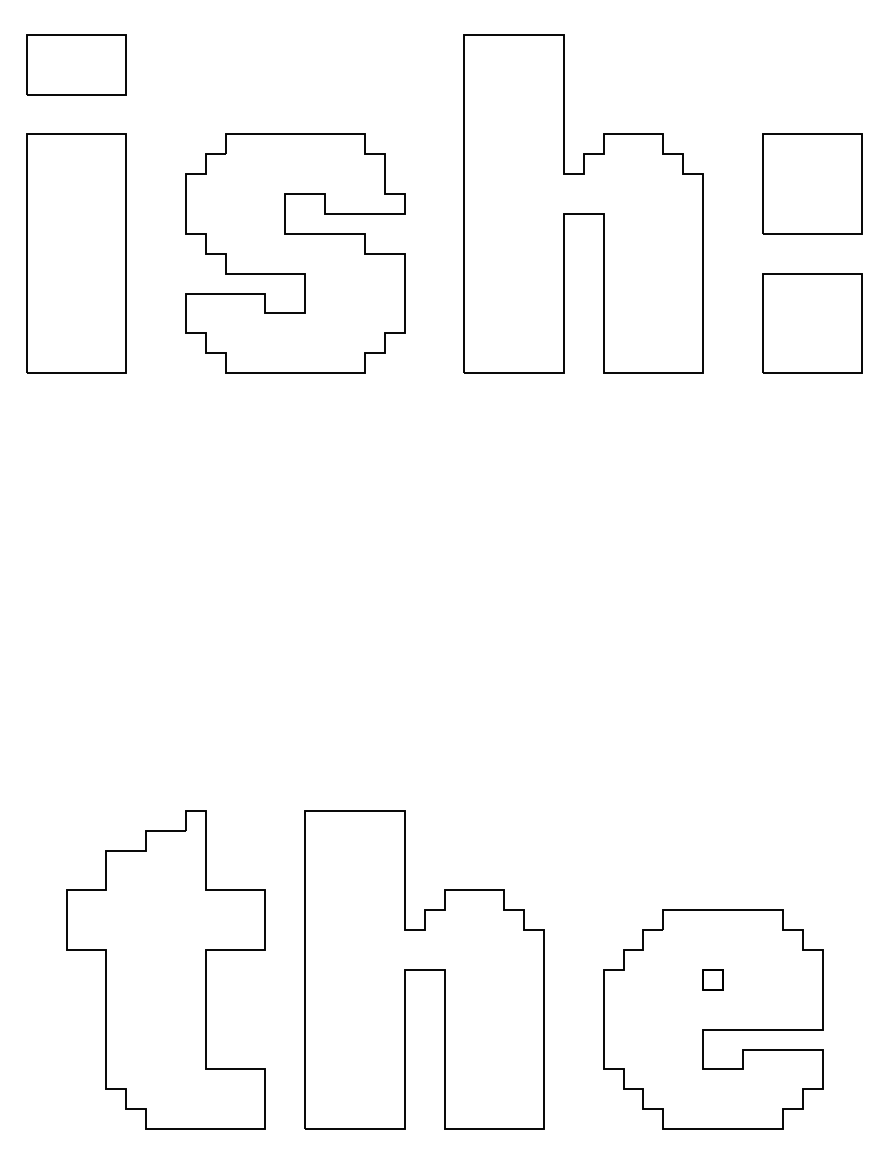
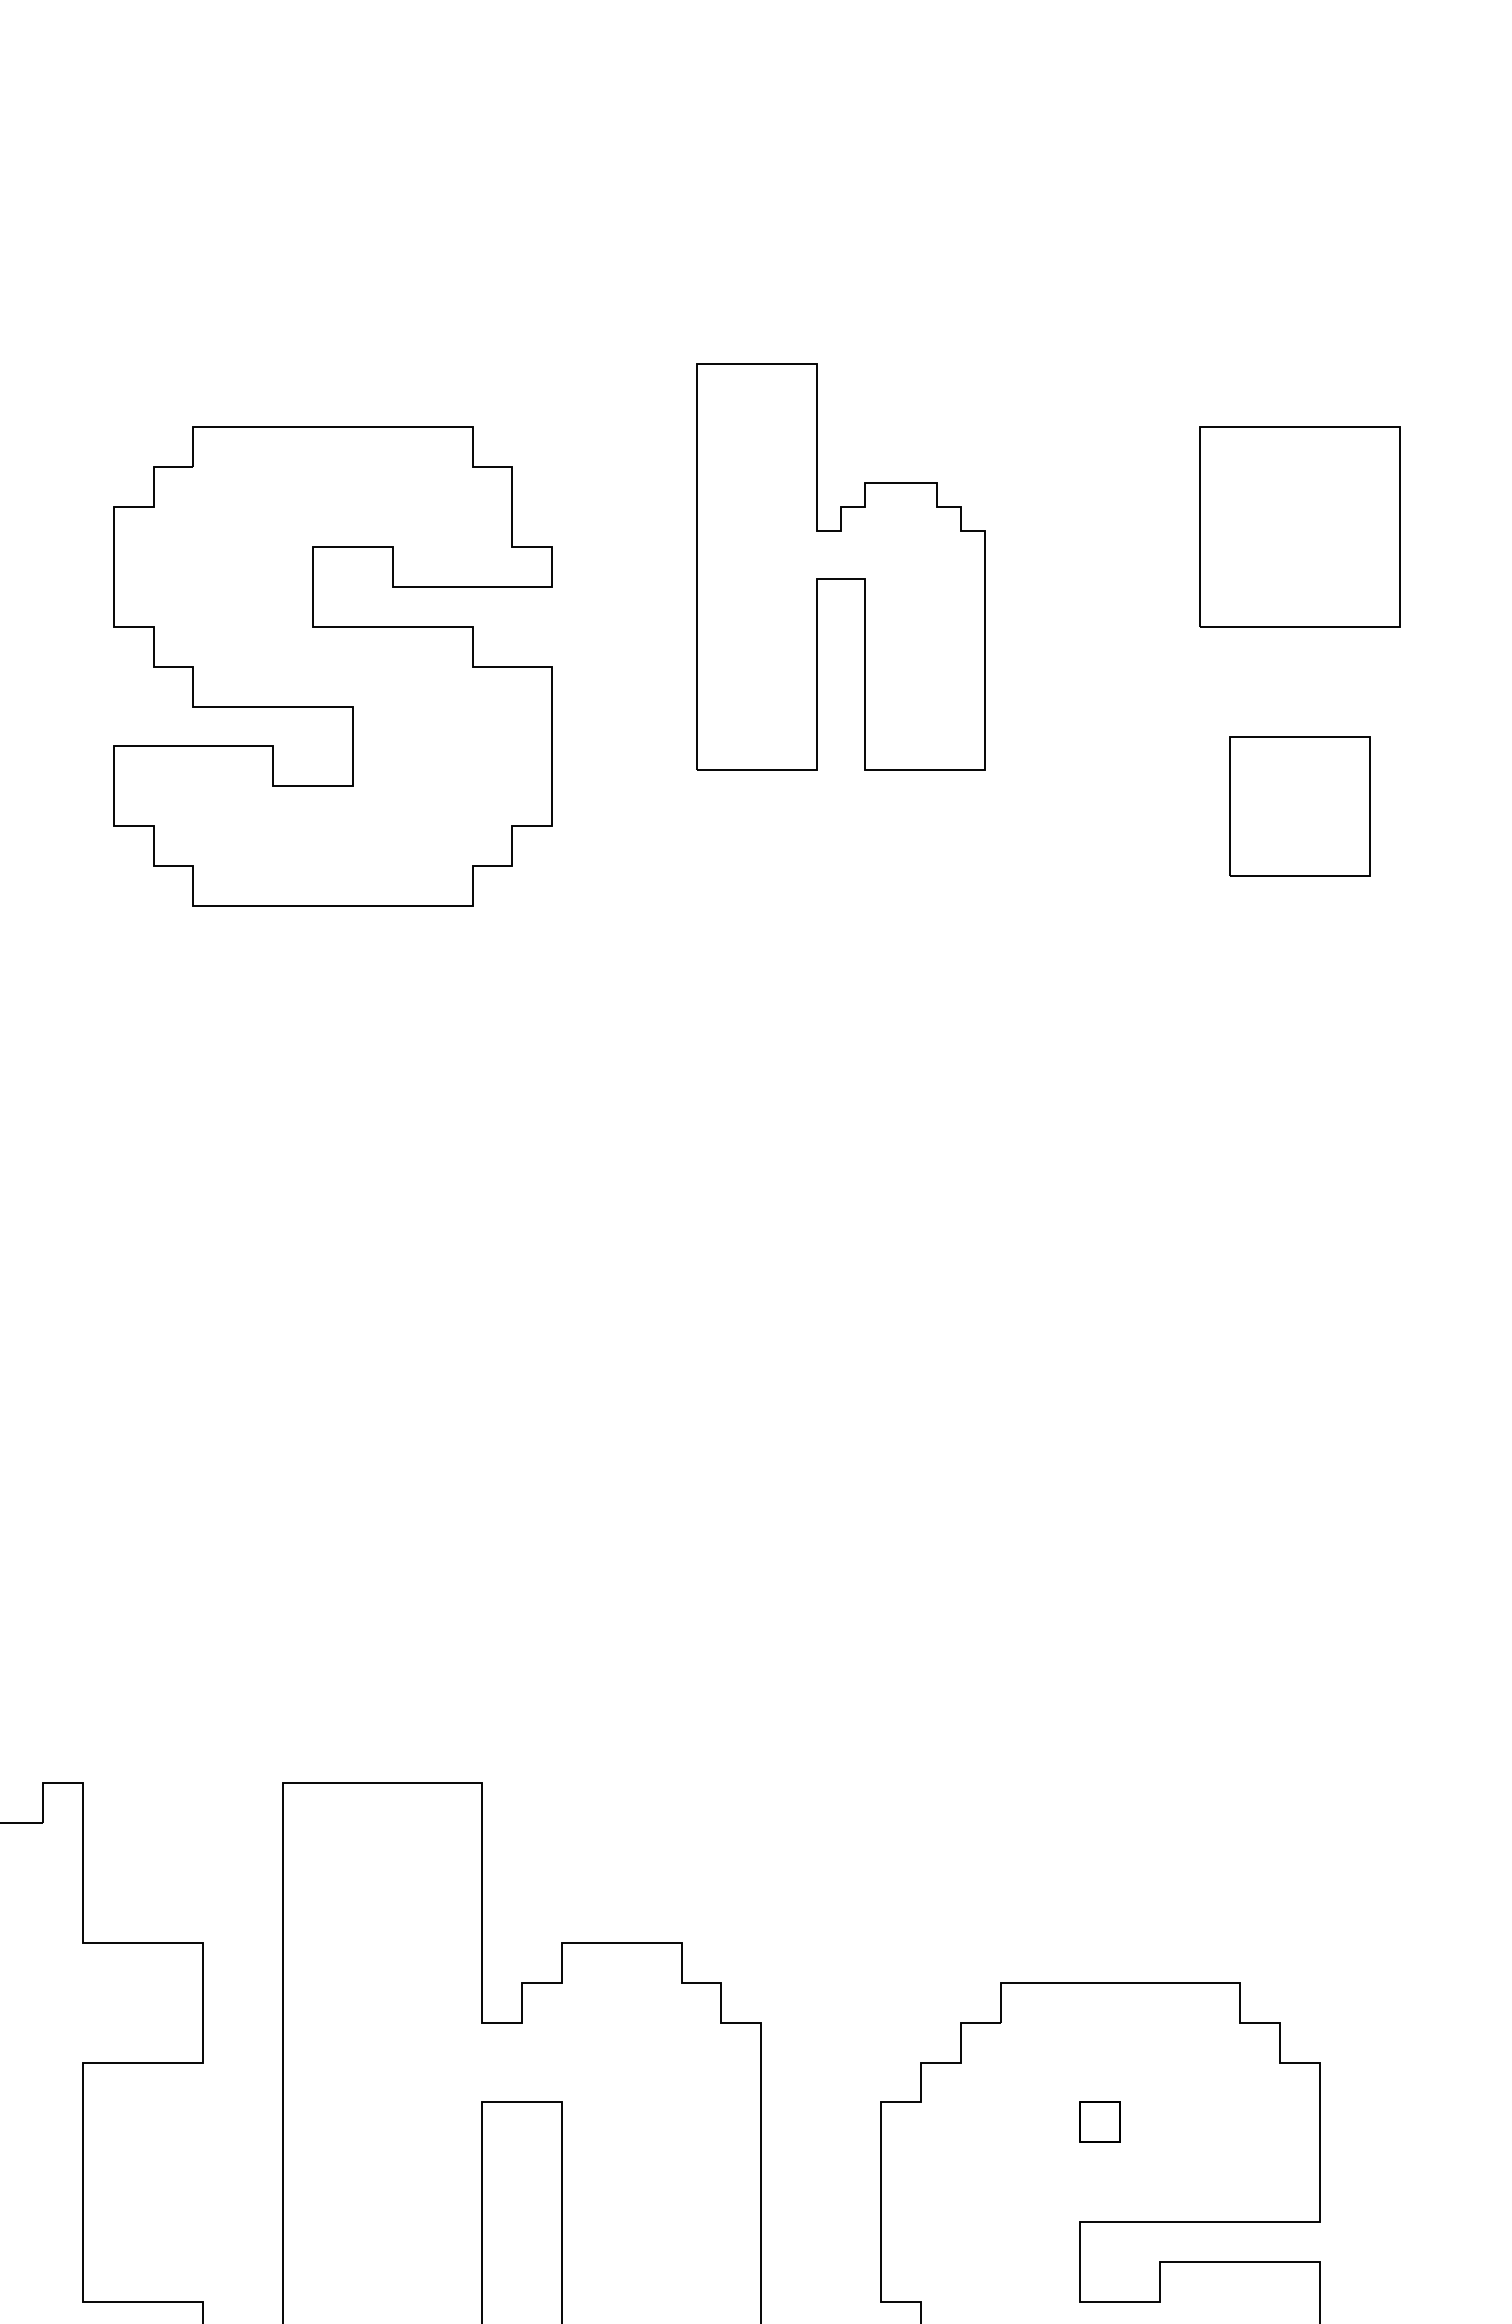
part: (583, 203) -> (840, 565), size x0.6
part: (295, 253) -> (333, 666), moved
part: (812, 323) -> (1299, 806), size x0.7

